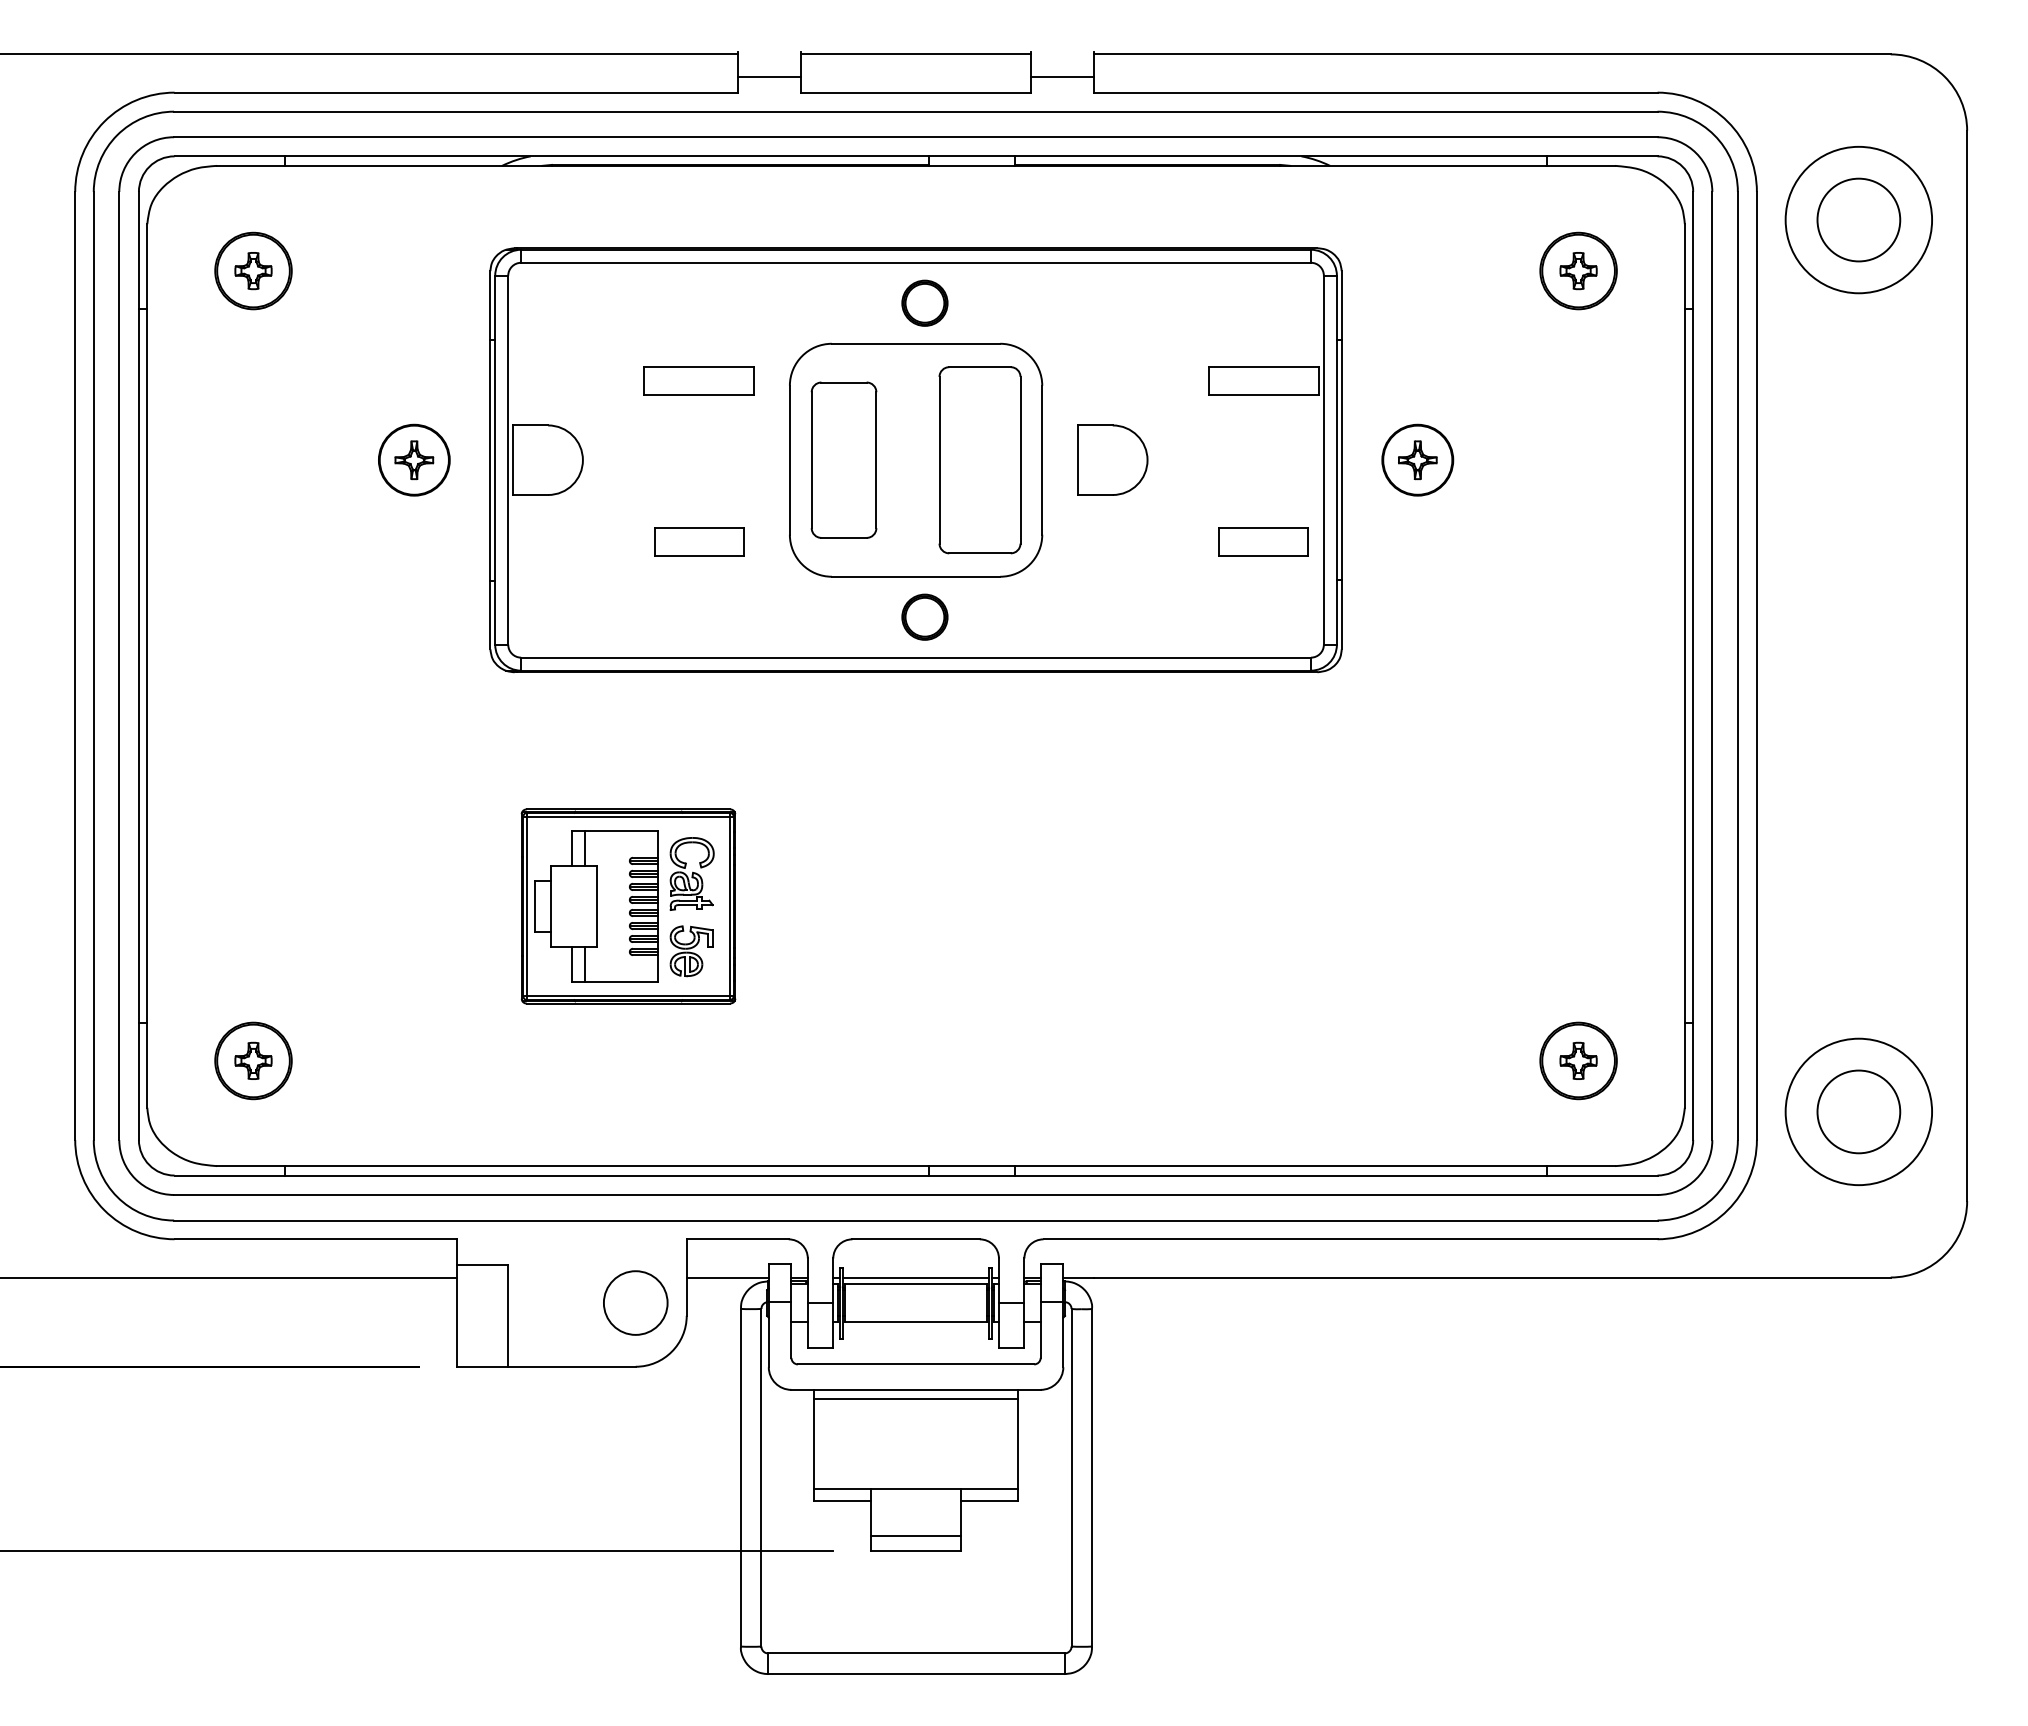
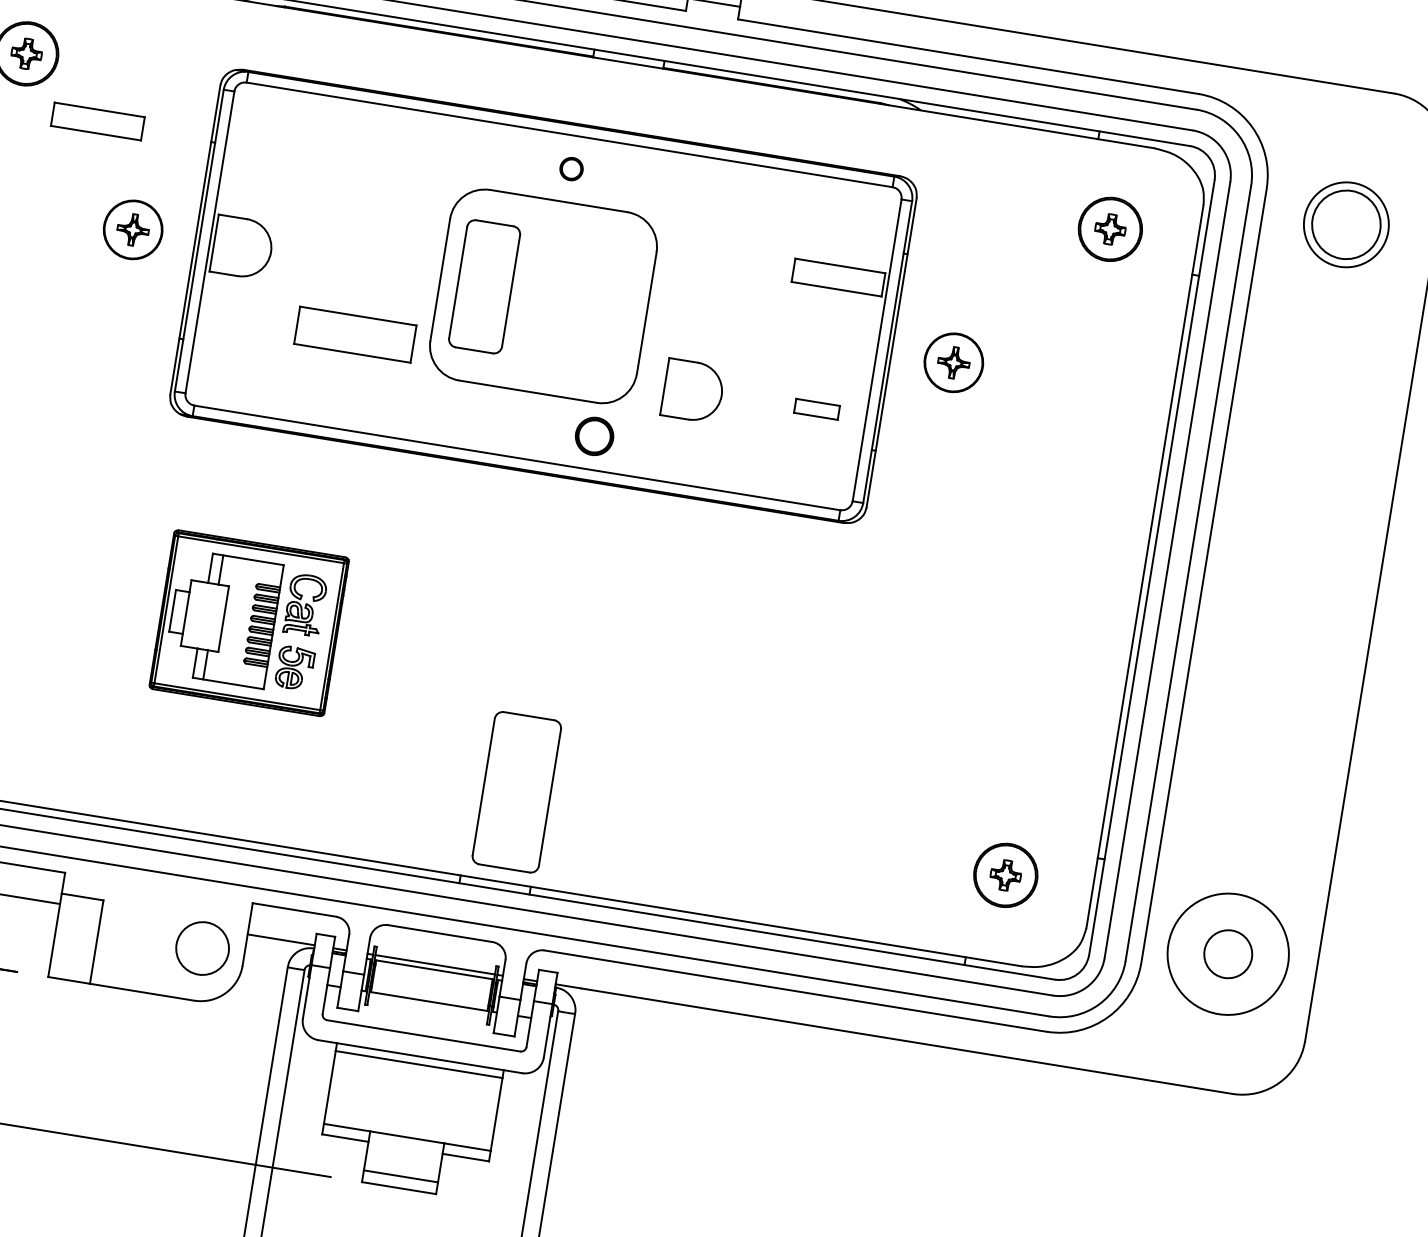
circle: (1858, 219) -> (1346, 224), size x0.7
part: (924, 302) -> (571, 168), size x0.6
part: (698, 380) -> (97, 121), moved
part: (1112, 459) -> (693, 390), moved
part: (979, 460) -> (516, 792), moved
part: (699, 541) -> (355, 334), size x1.6
part: (1263, 541) -> (816, 408), size x0.6
part: (924, 616) -> (594, 435), moved
circle: (1858, 1111) -> (1228, 953), size x0.7

